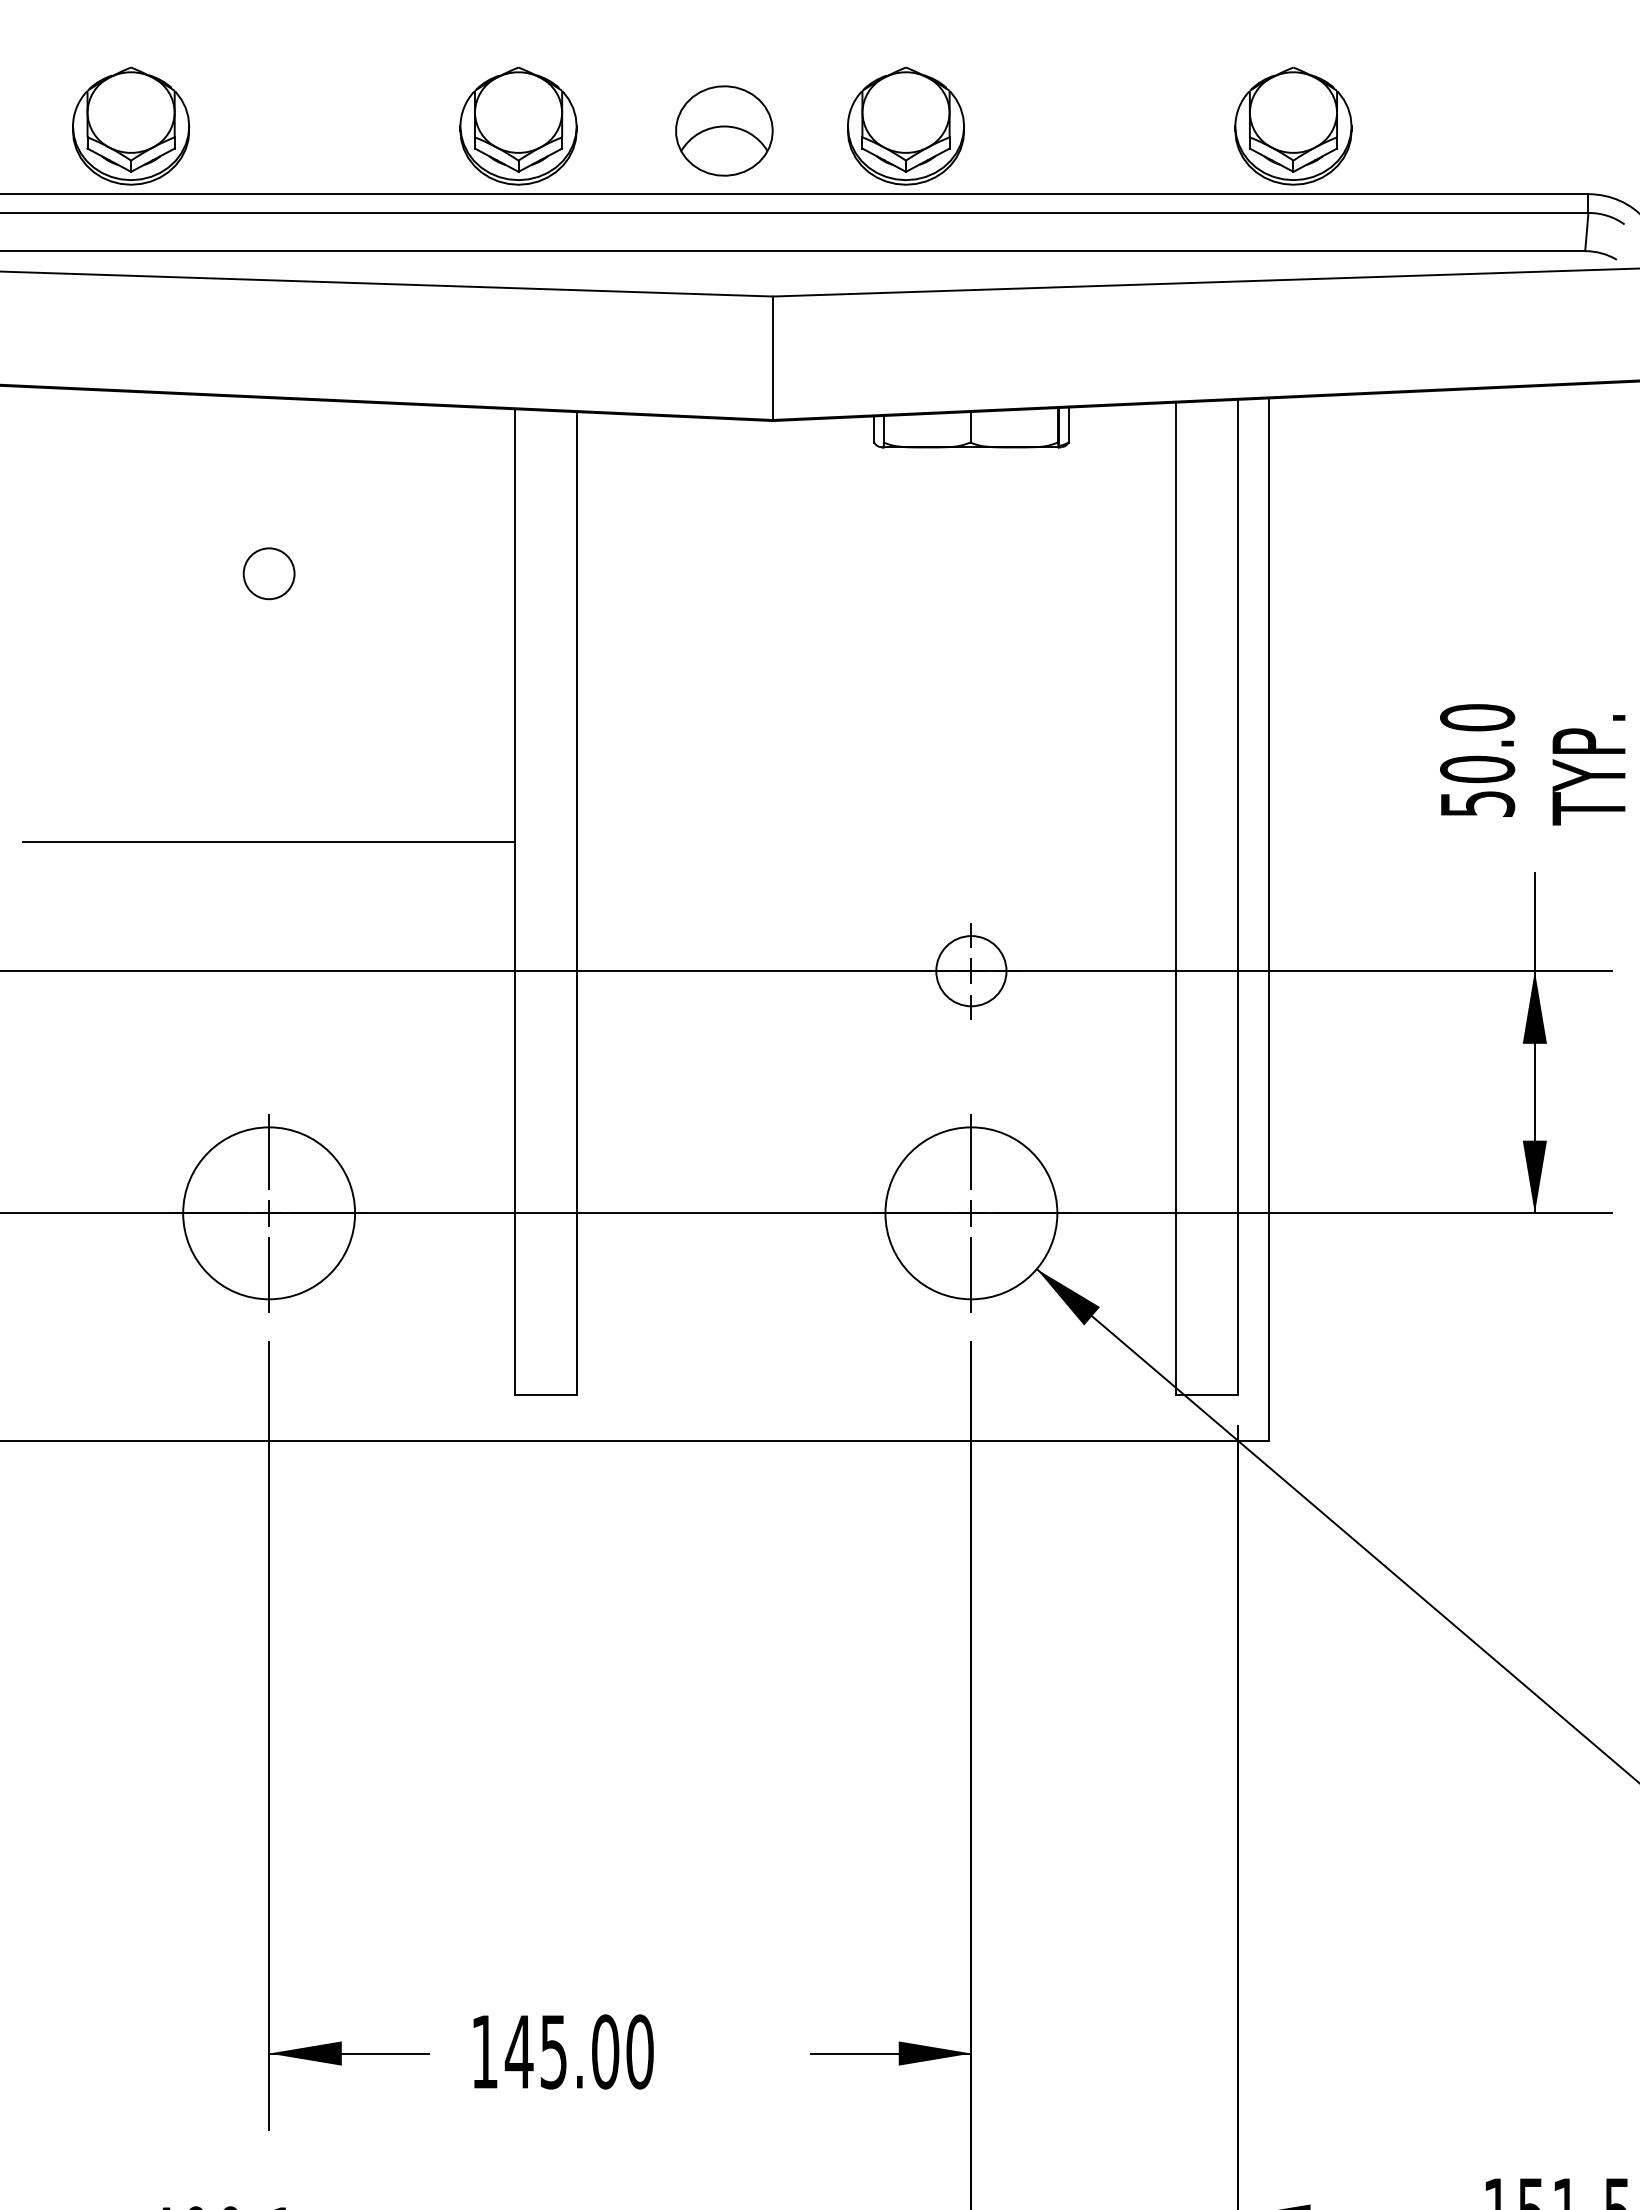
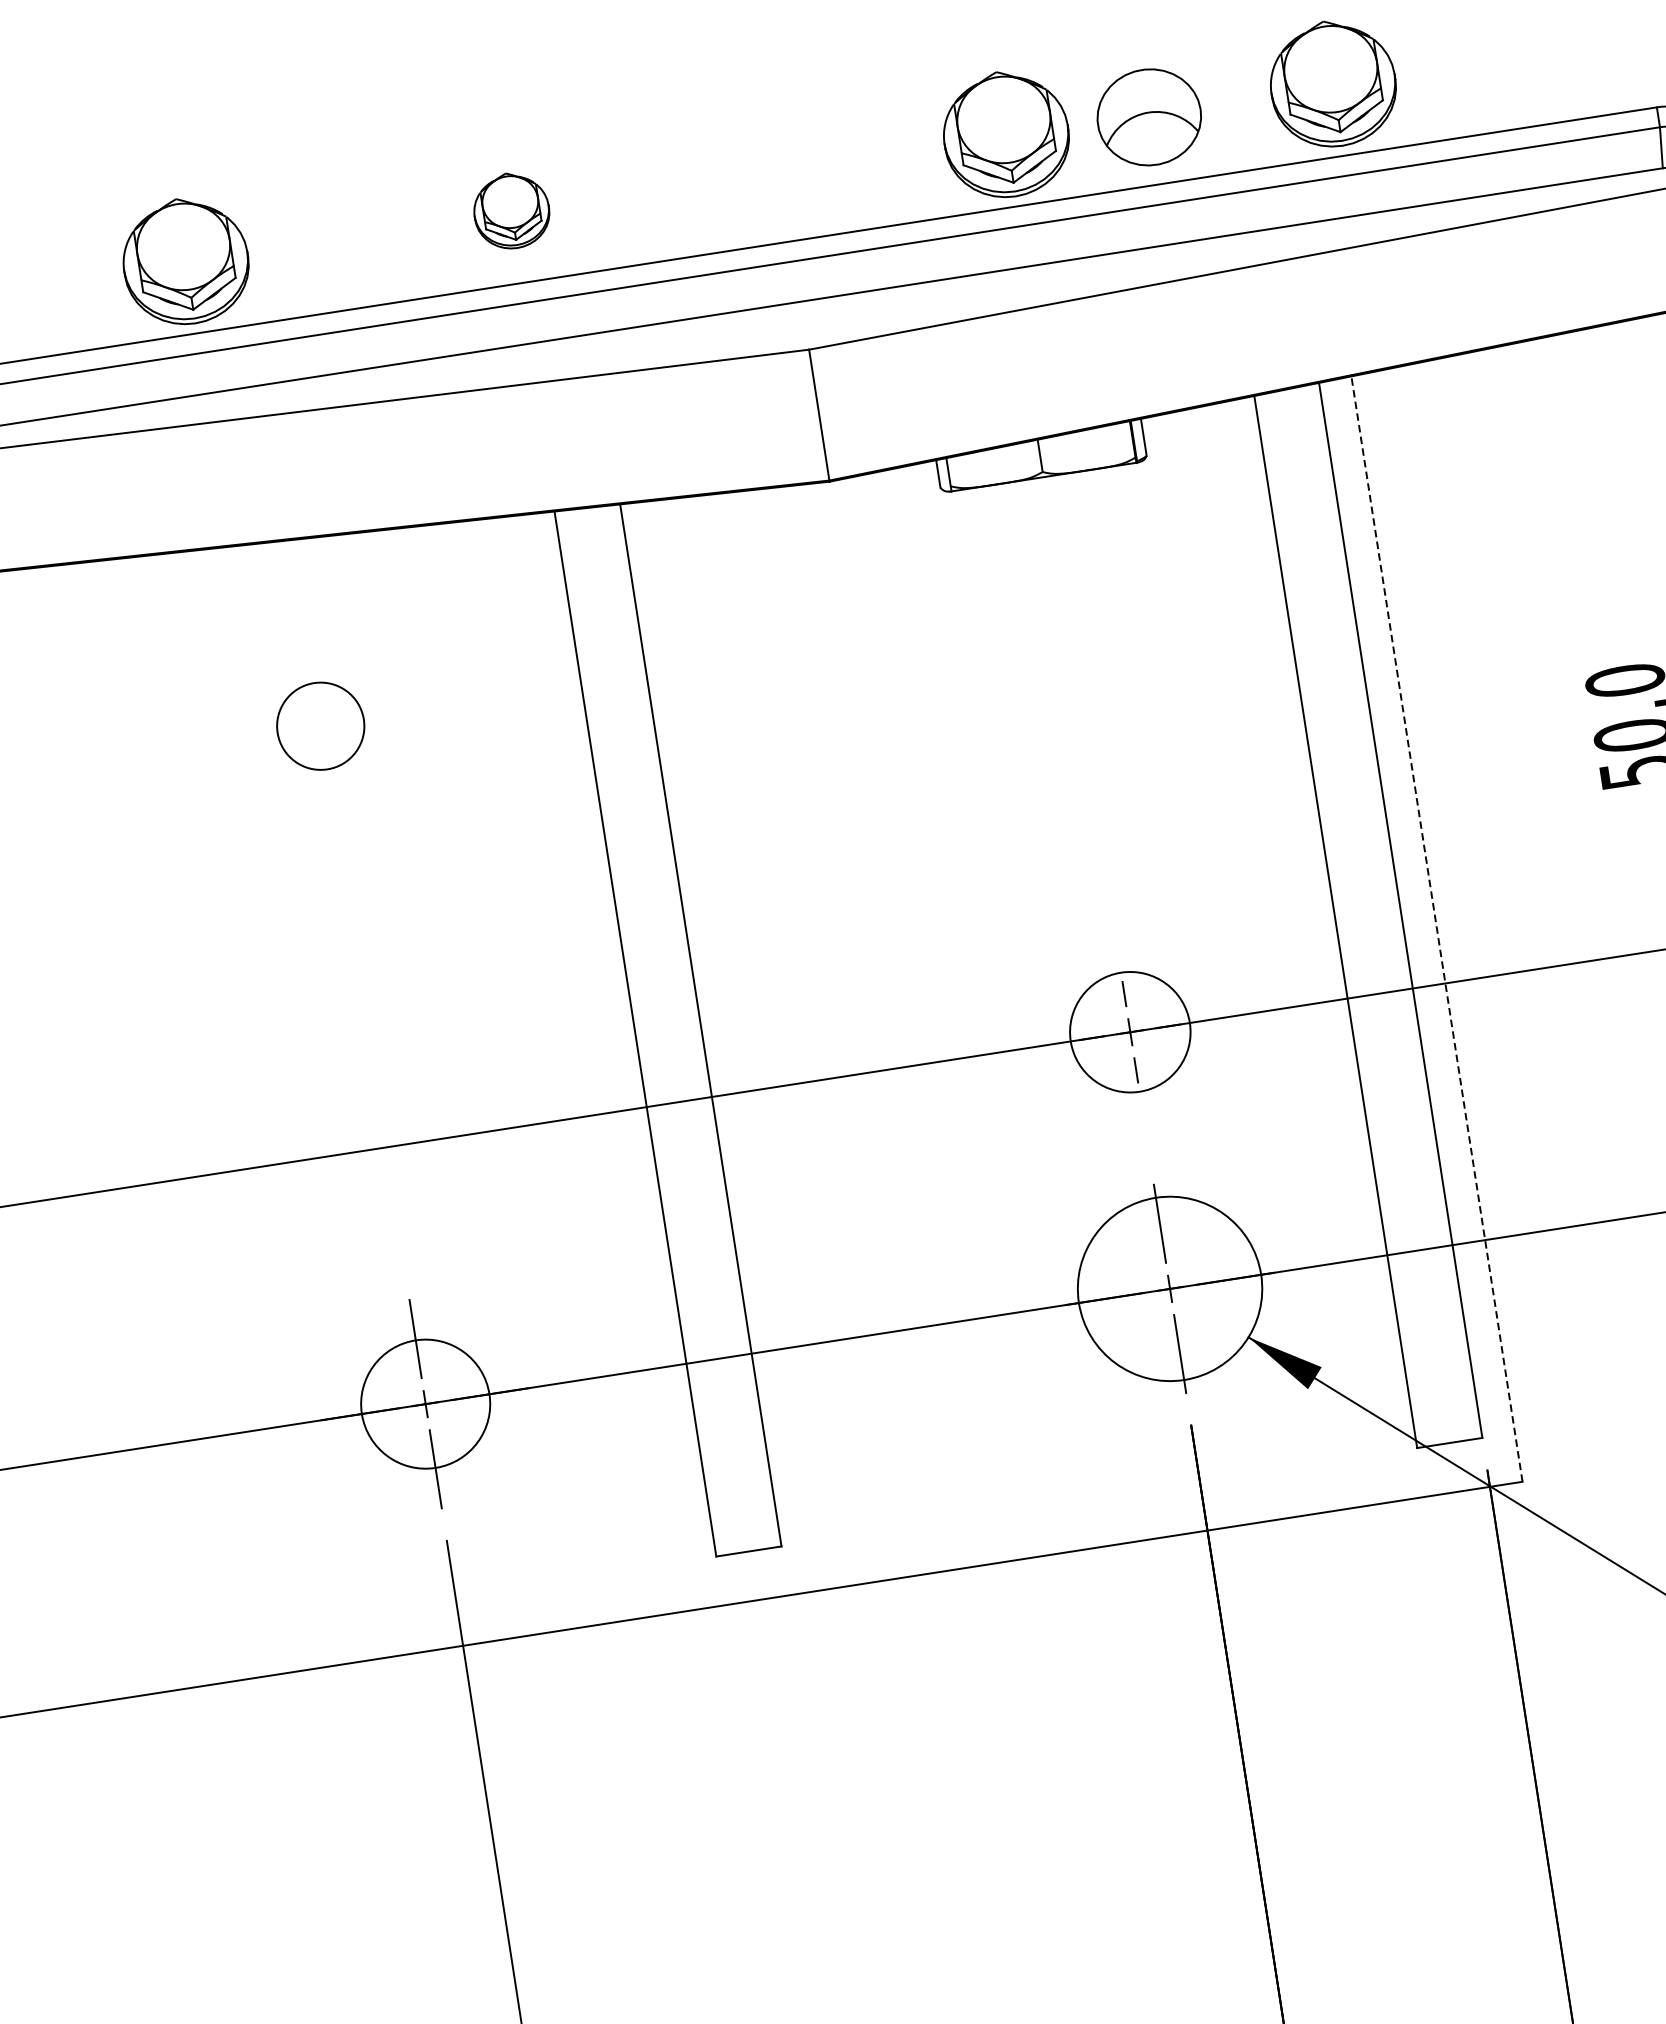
part: (131, 125) -> (186, 260), moved
part: (518, 125) -> (511, 210), size x0.6
part: (905, 125) -> (1005, 133), moved
part: (724, 130) -> (1149, 116), moved
circle: (268, 573) -> (320, 726), size x1.6
line: (269, 841) -> (365, 1009), removed
line: (1268, 919) -> (1436, 928), solid -> dashed
circle: (971, 971) -> (1130, 1032), size x1.6
circle: (269, 1213) -> (426, 1404), size x0.7

